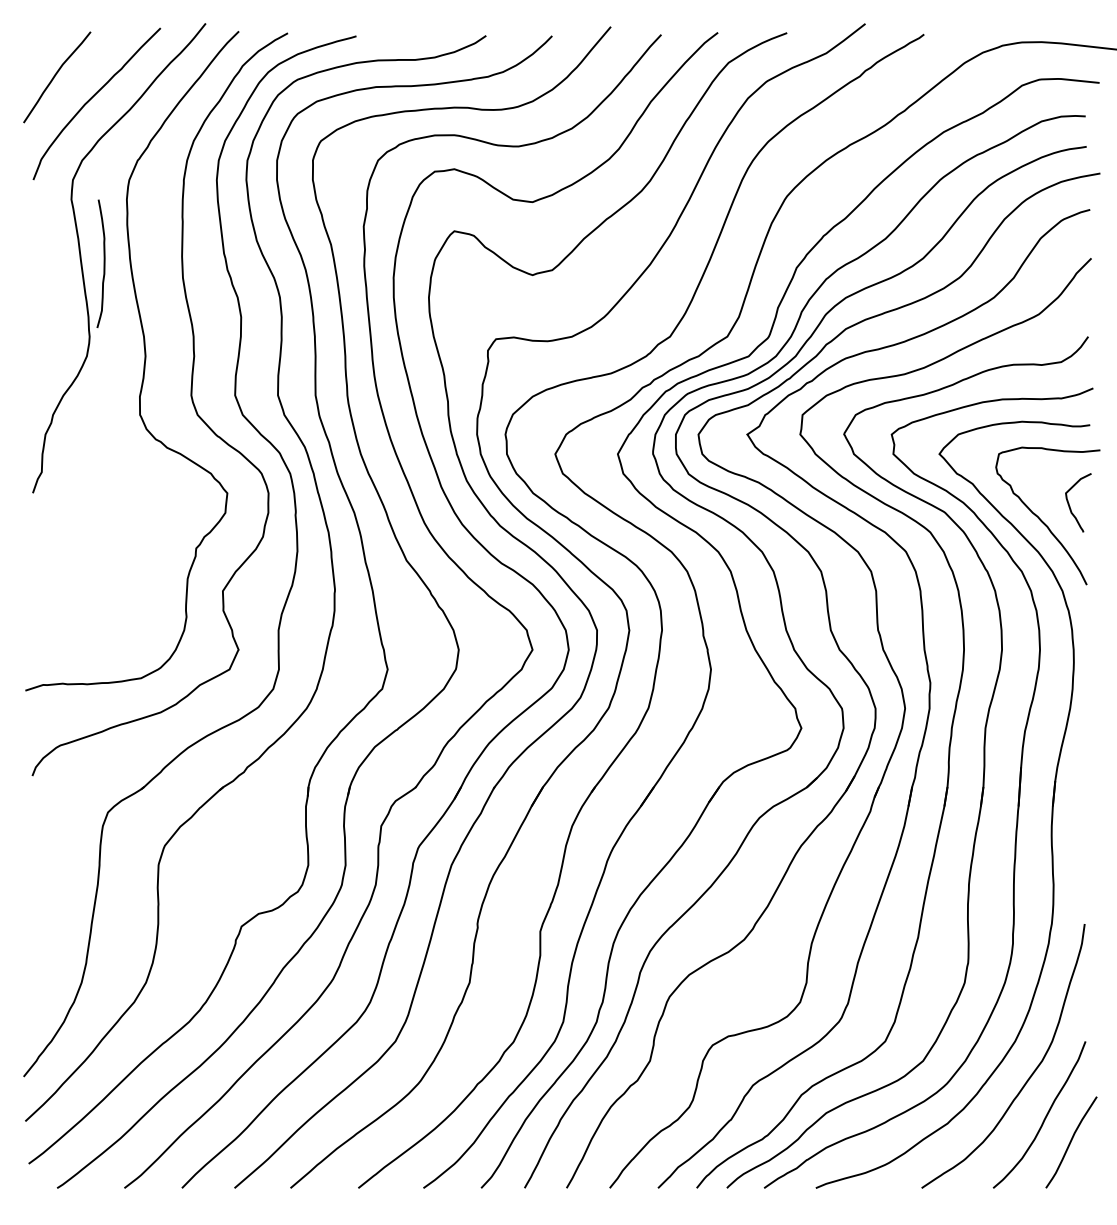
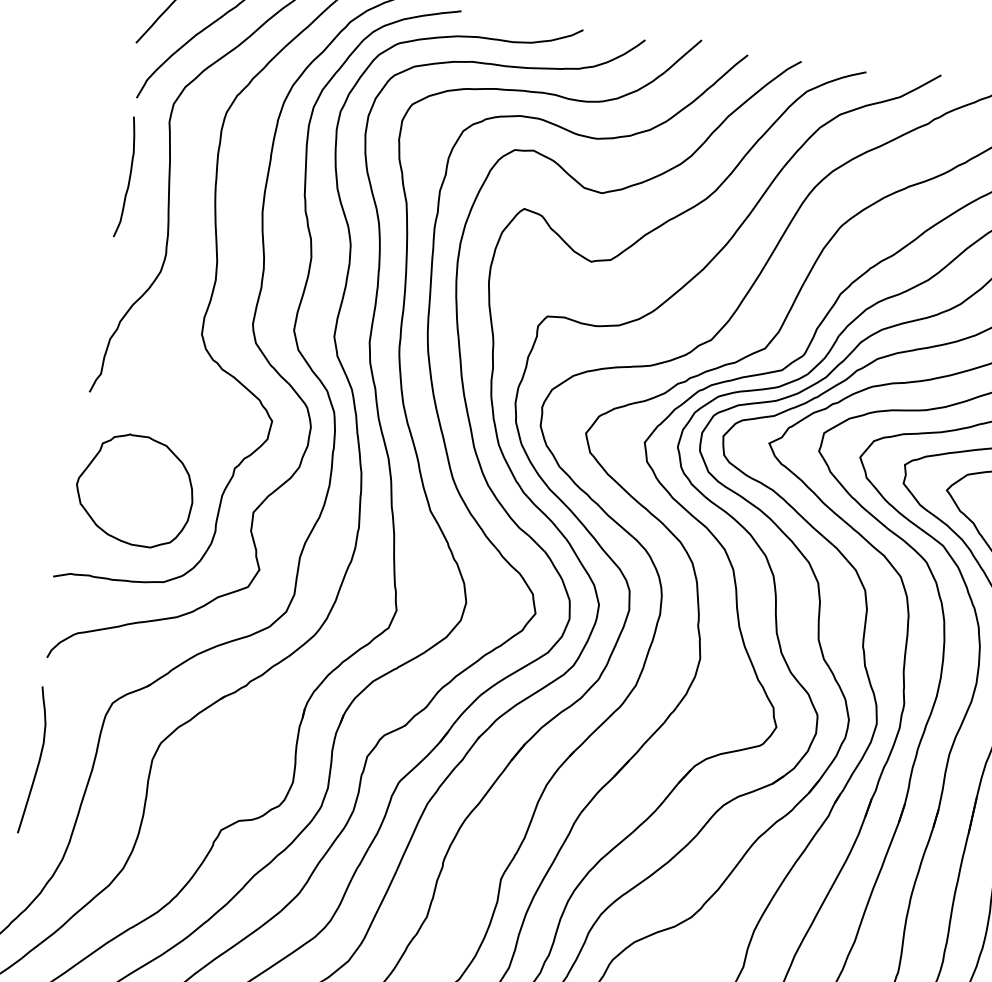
curve: (103, 263) -> (129, 177), moved
part: (96, 587) -> (135, 490), added
curve: (40, 884) -> (38, 760), added

